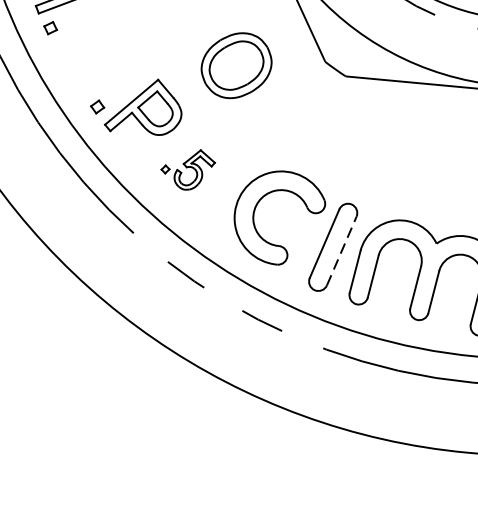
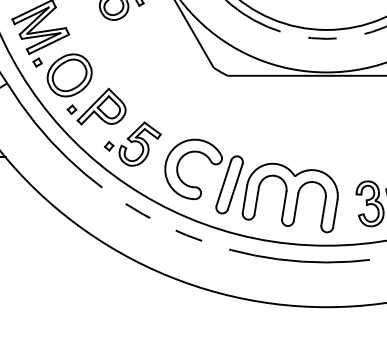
part: (236, 65) -> (69, 75), moved
part: (187, 168) -> (132, 143), size x1.67
line: (342, 250) -> (235, 186), dashed -> solid

